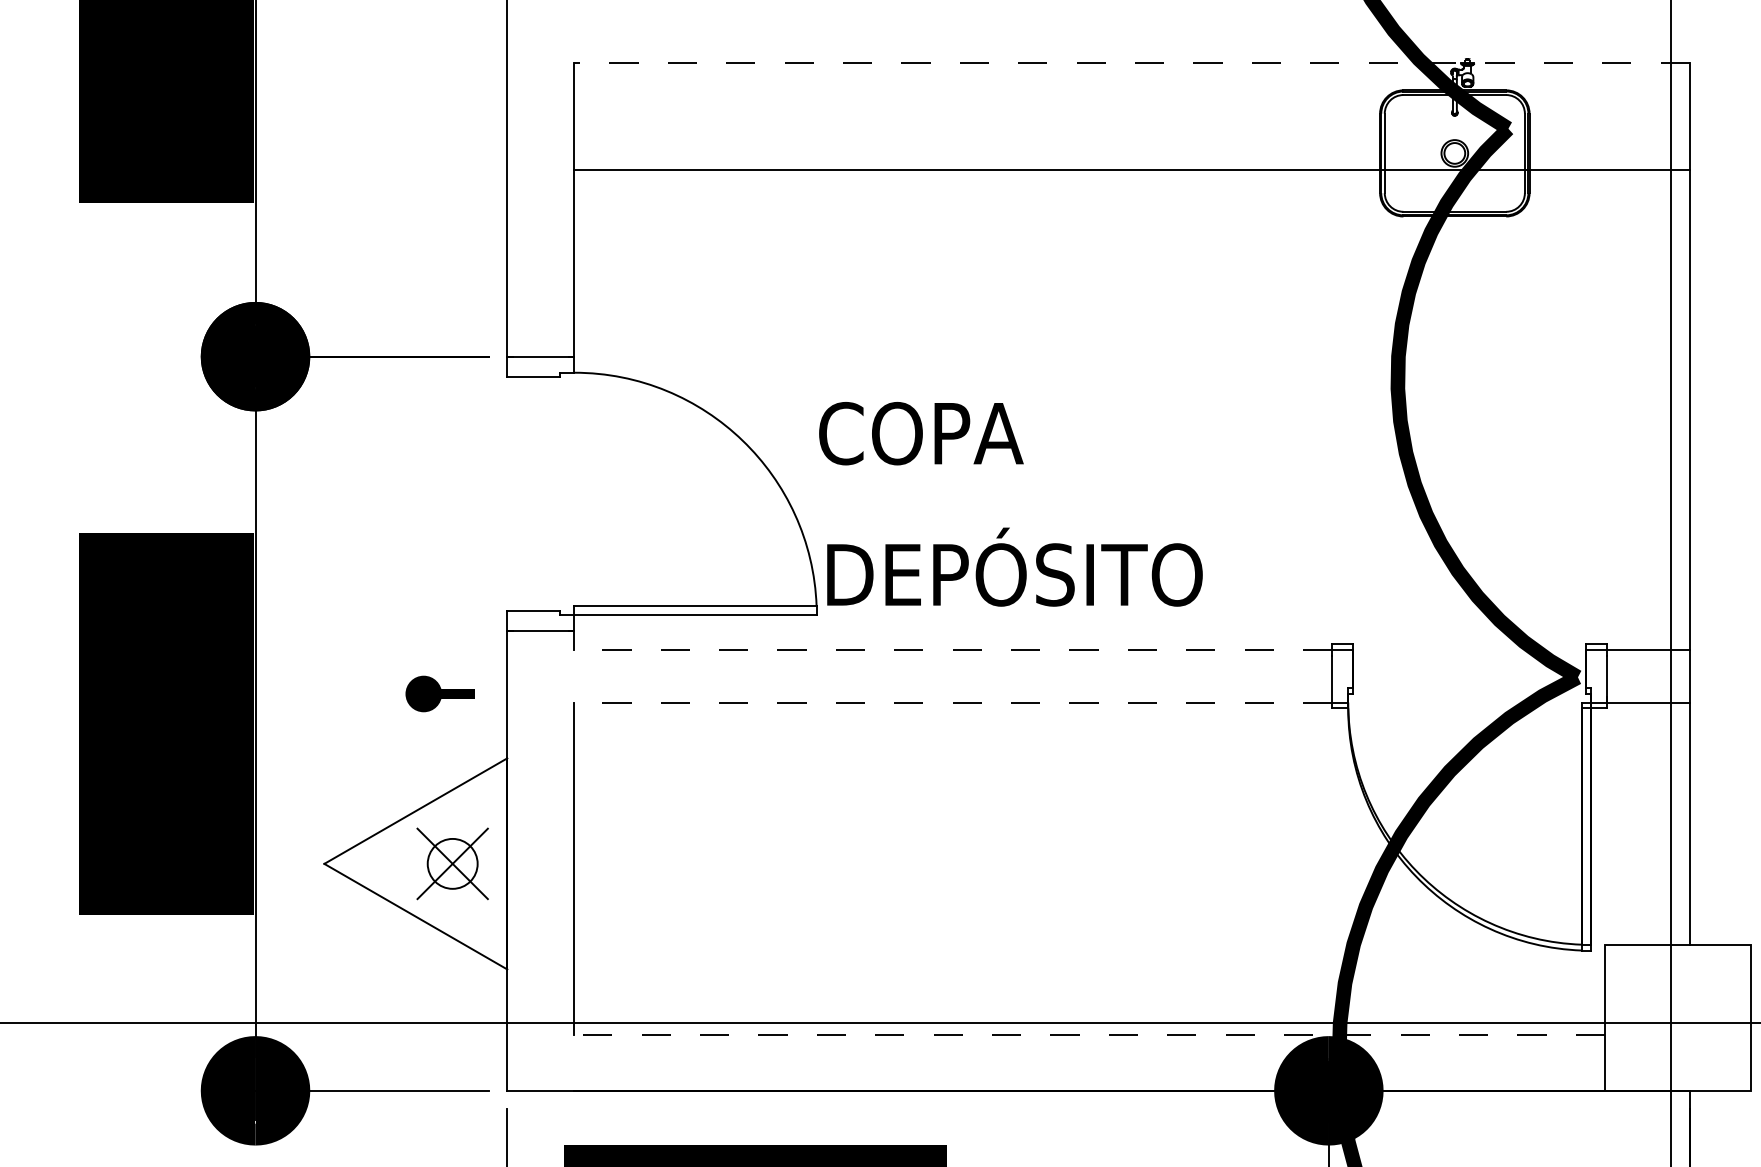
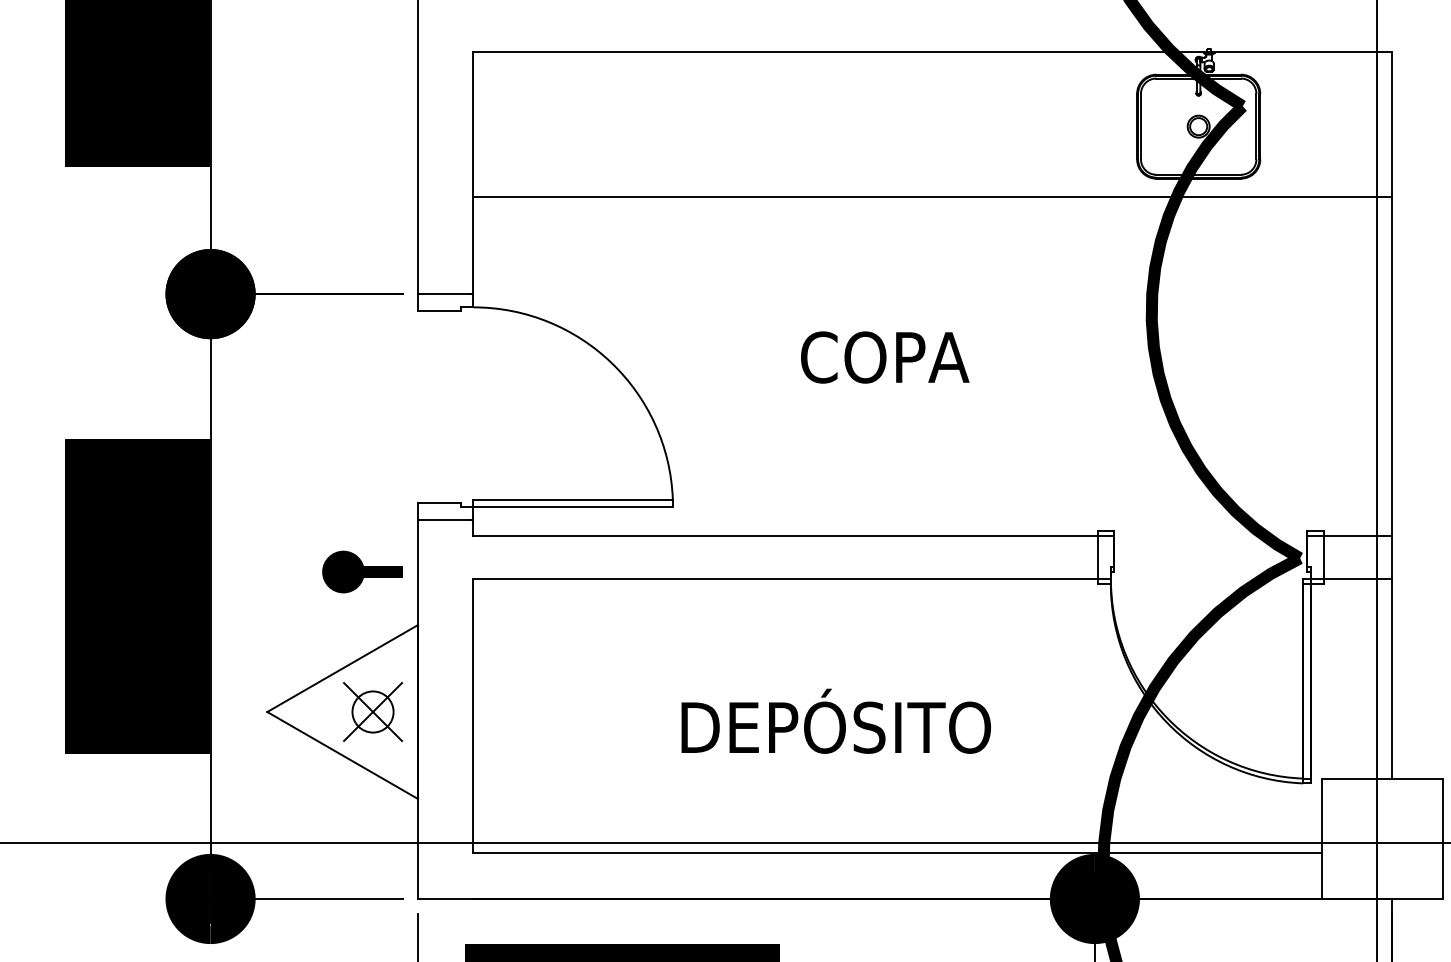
line: (1132, 63) -> (933, 52), dashed -> solid
line: (1131, 170) -> (932, 196), moved
text: (921, 433) -> (885, 357), moved
text: (1014, 566) -> (835, 720), moved
line: (953, 649) -> (785, 535), dashed -> solid
part: (439, 693) -> (362, 571), size x1.43
line: (953, 702) -> (785, 579), dashed -> solid
line: (1089, 1035) -> (897, 853), dashed -> solid

